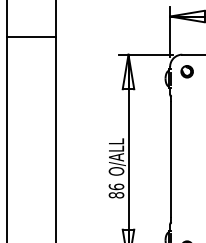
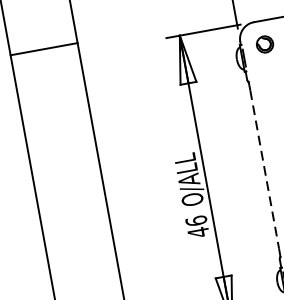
line: (31, 36) -> (44, 48), moved
line: (170, 159) -> (264, 169), solid -> dashed
text: (116, 194) -> (198, 231), 86 -> 46

